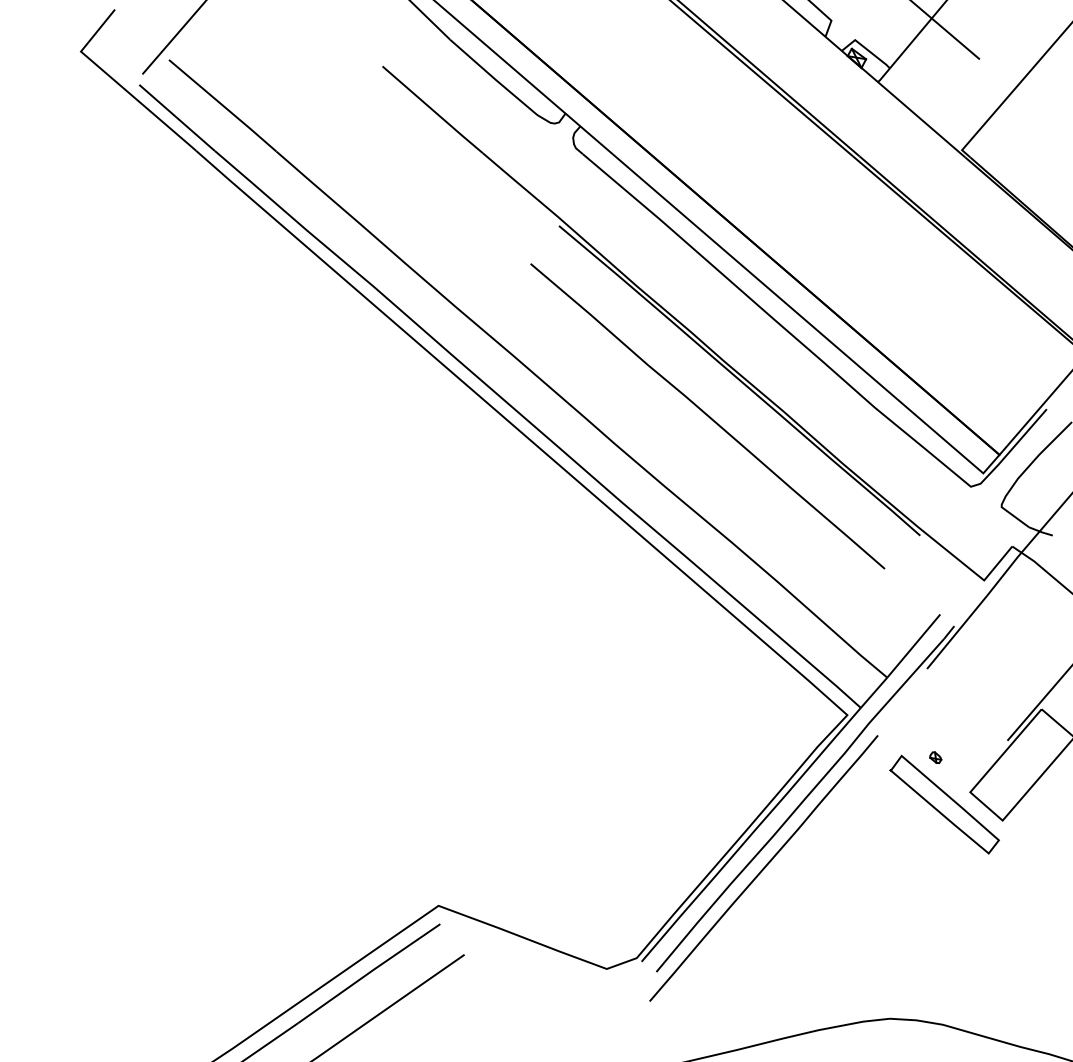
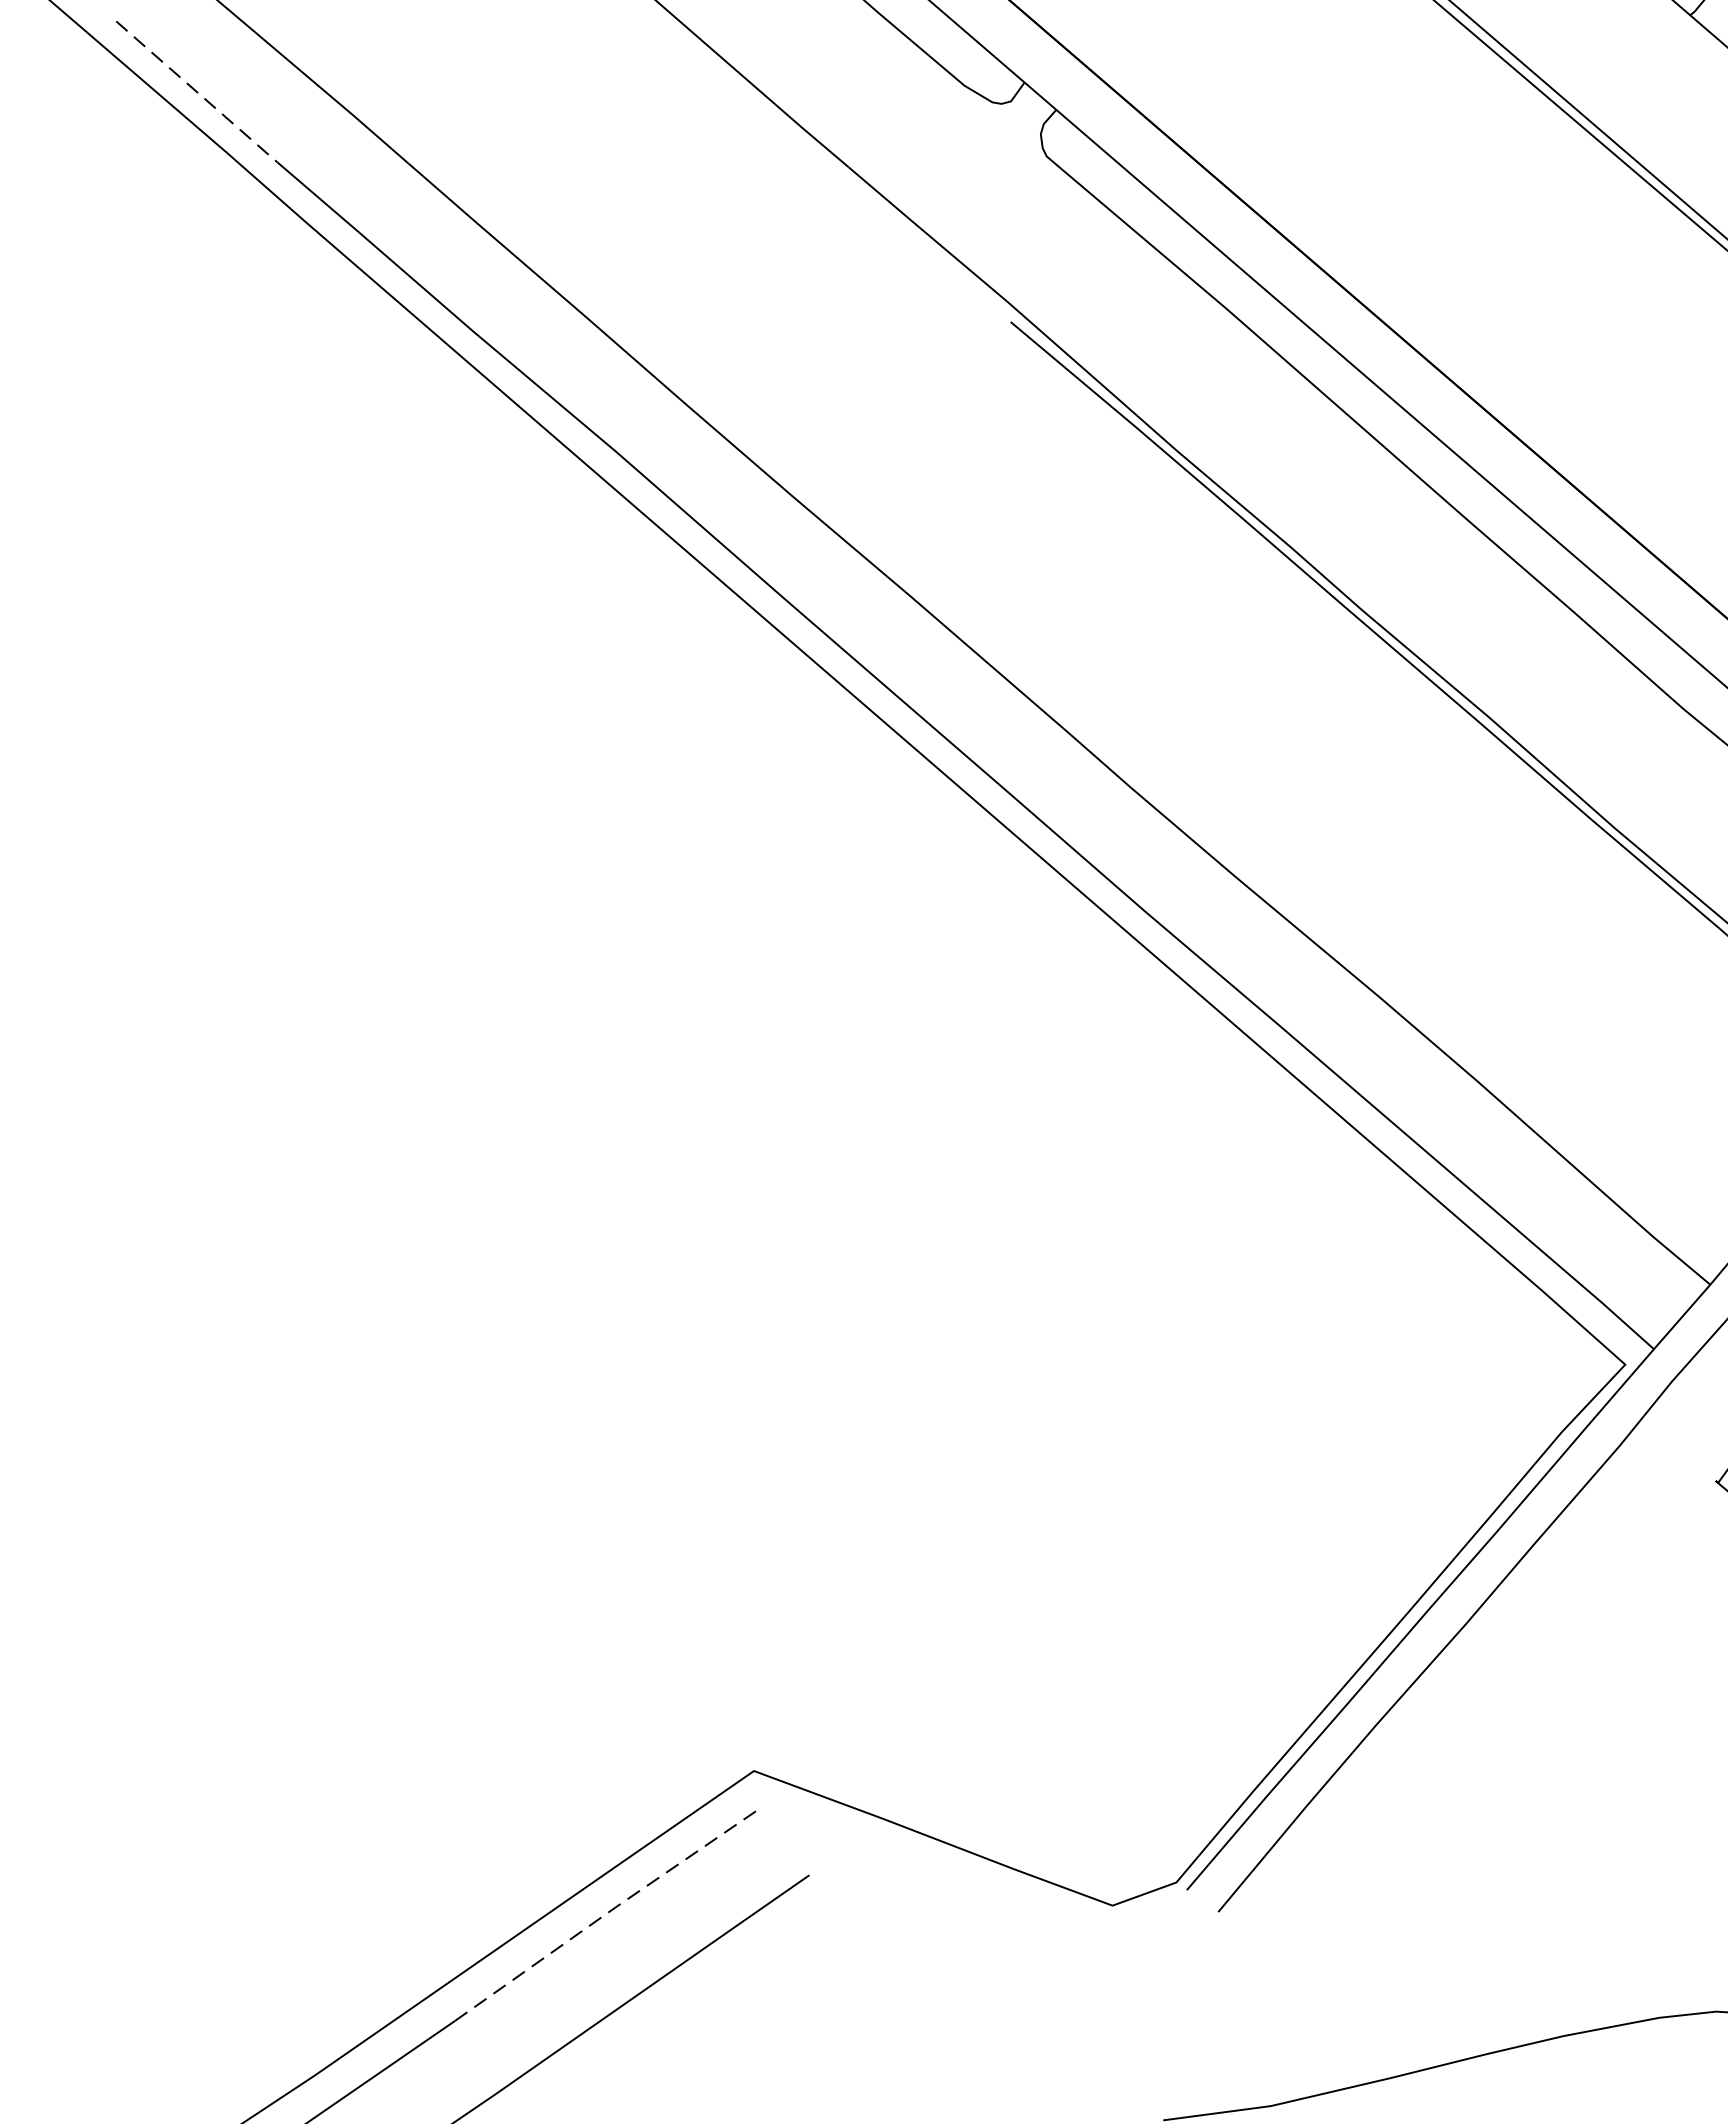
line: (177, 118) -> (197, 93), solid -> dashed
line: (707, 416) -> (1327, 728), removed
line: (763, 868) -> (1446, 1691), removed
line: (369, 972) -> (606, 1913), solid -> dashed

